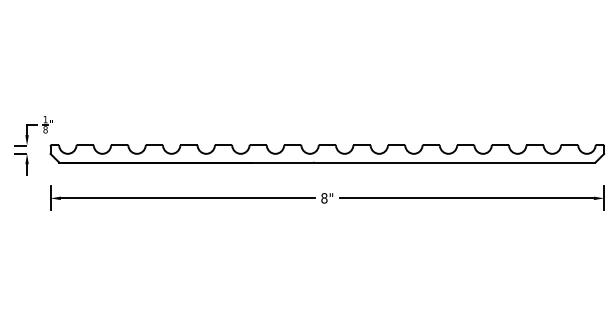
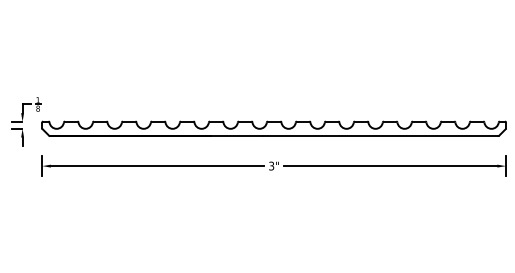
text: (324, 197) -> (271, 165), 8" -> 3"

